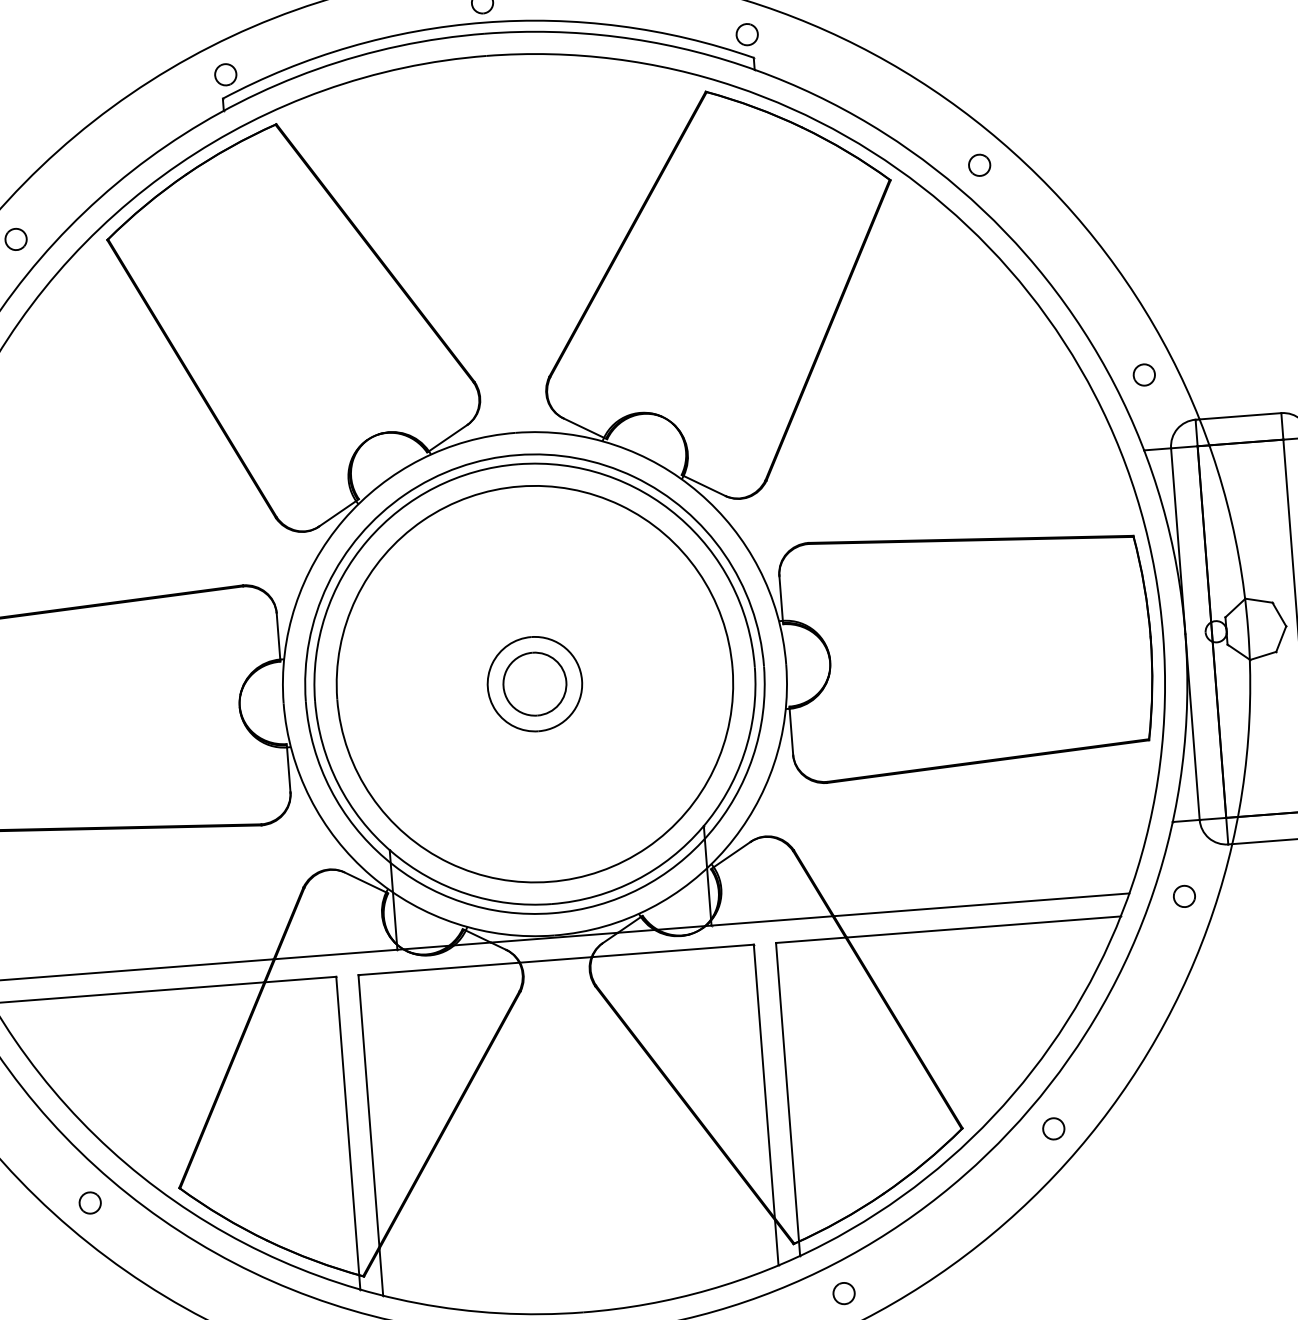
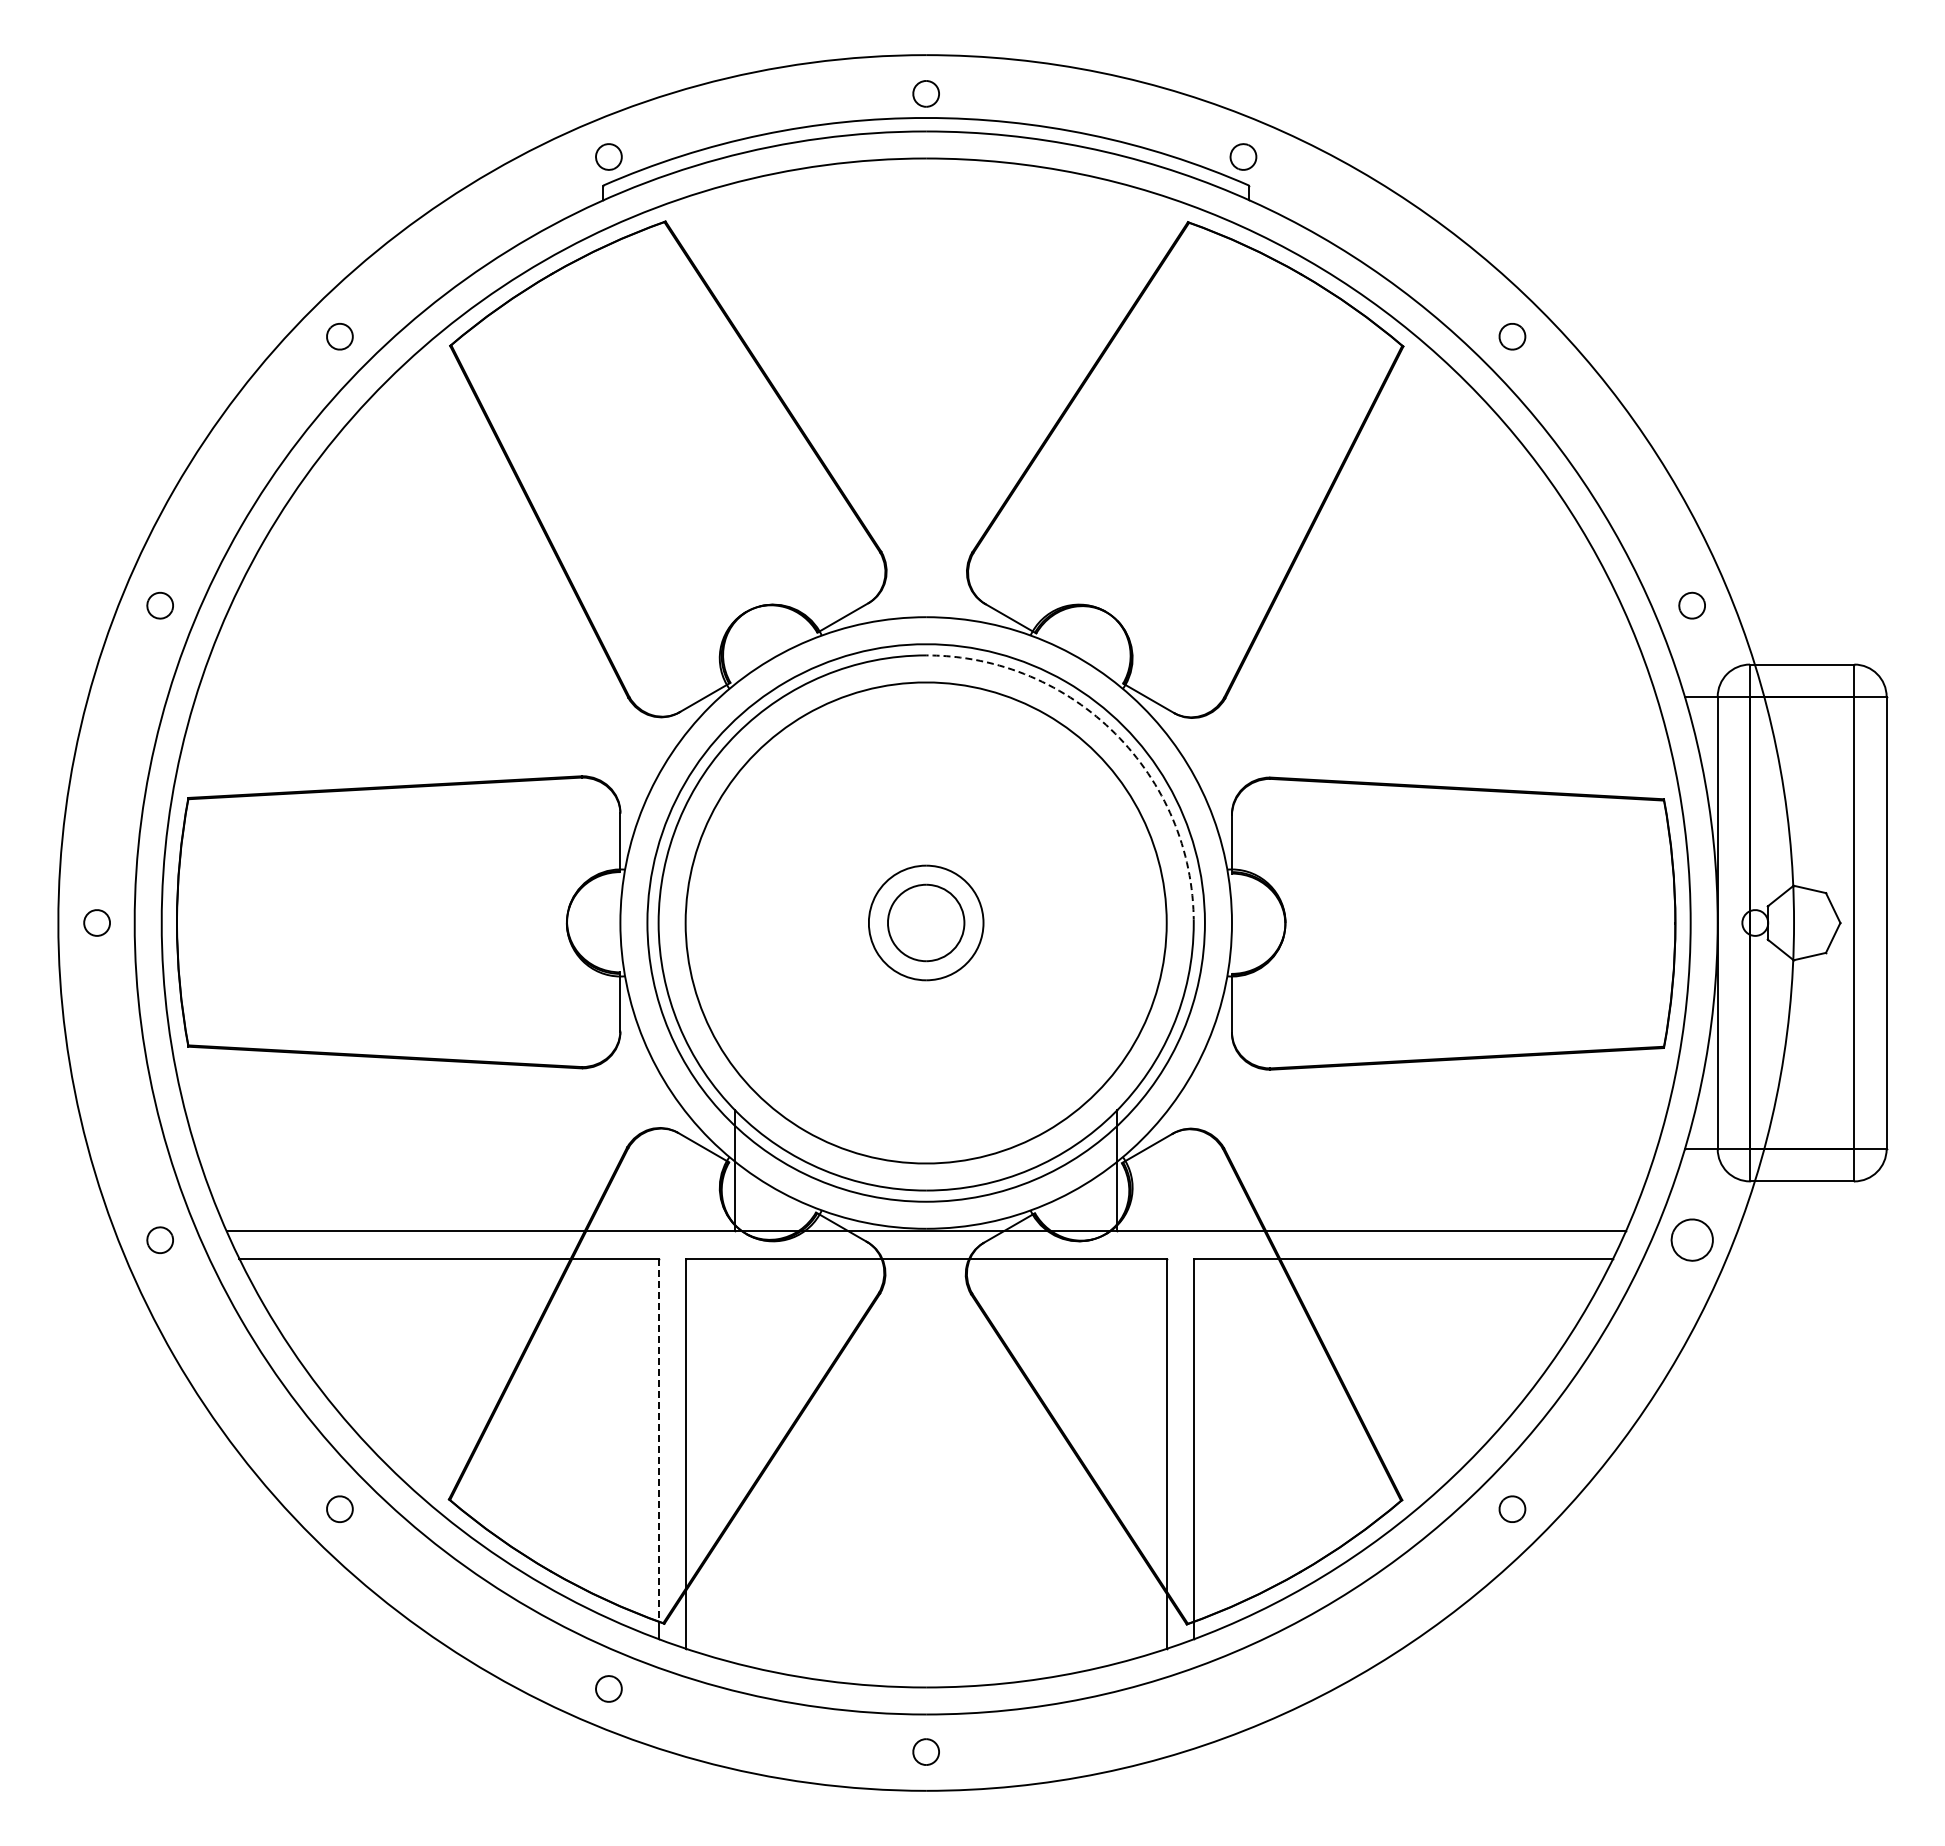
arc: (678, 516) -> (1115, 733), solid -> dashed
part: (1183, 896) -> (1691, 1240), size x1.6
line: (347, 1126) -> (658, 1440), solid -> dashed
part: (844, 1293) -> (1243, 1688), removed

